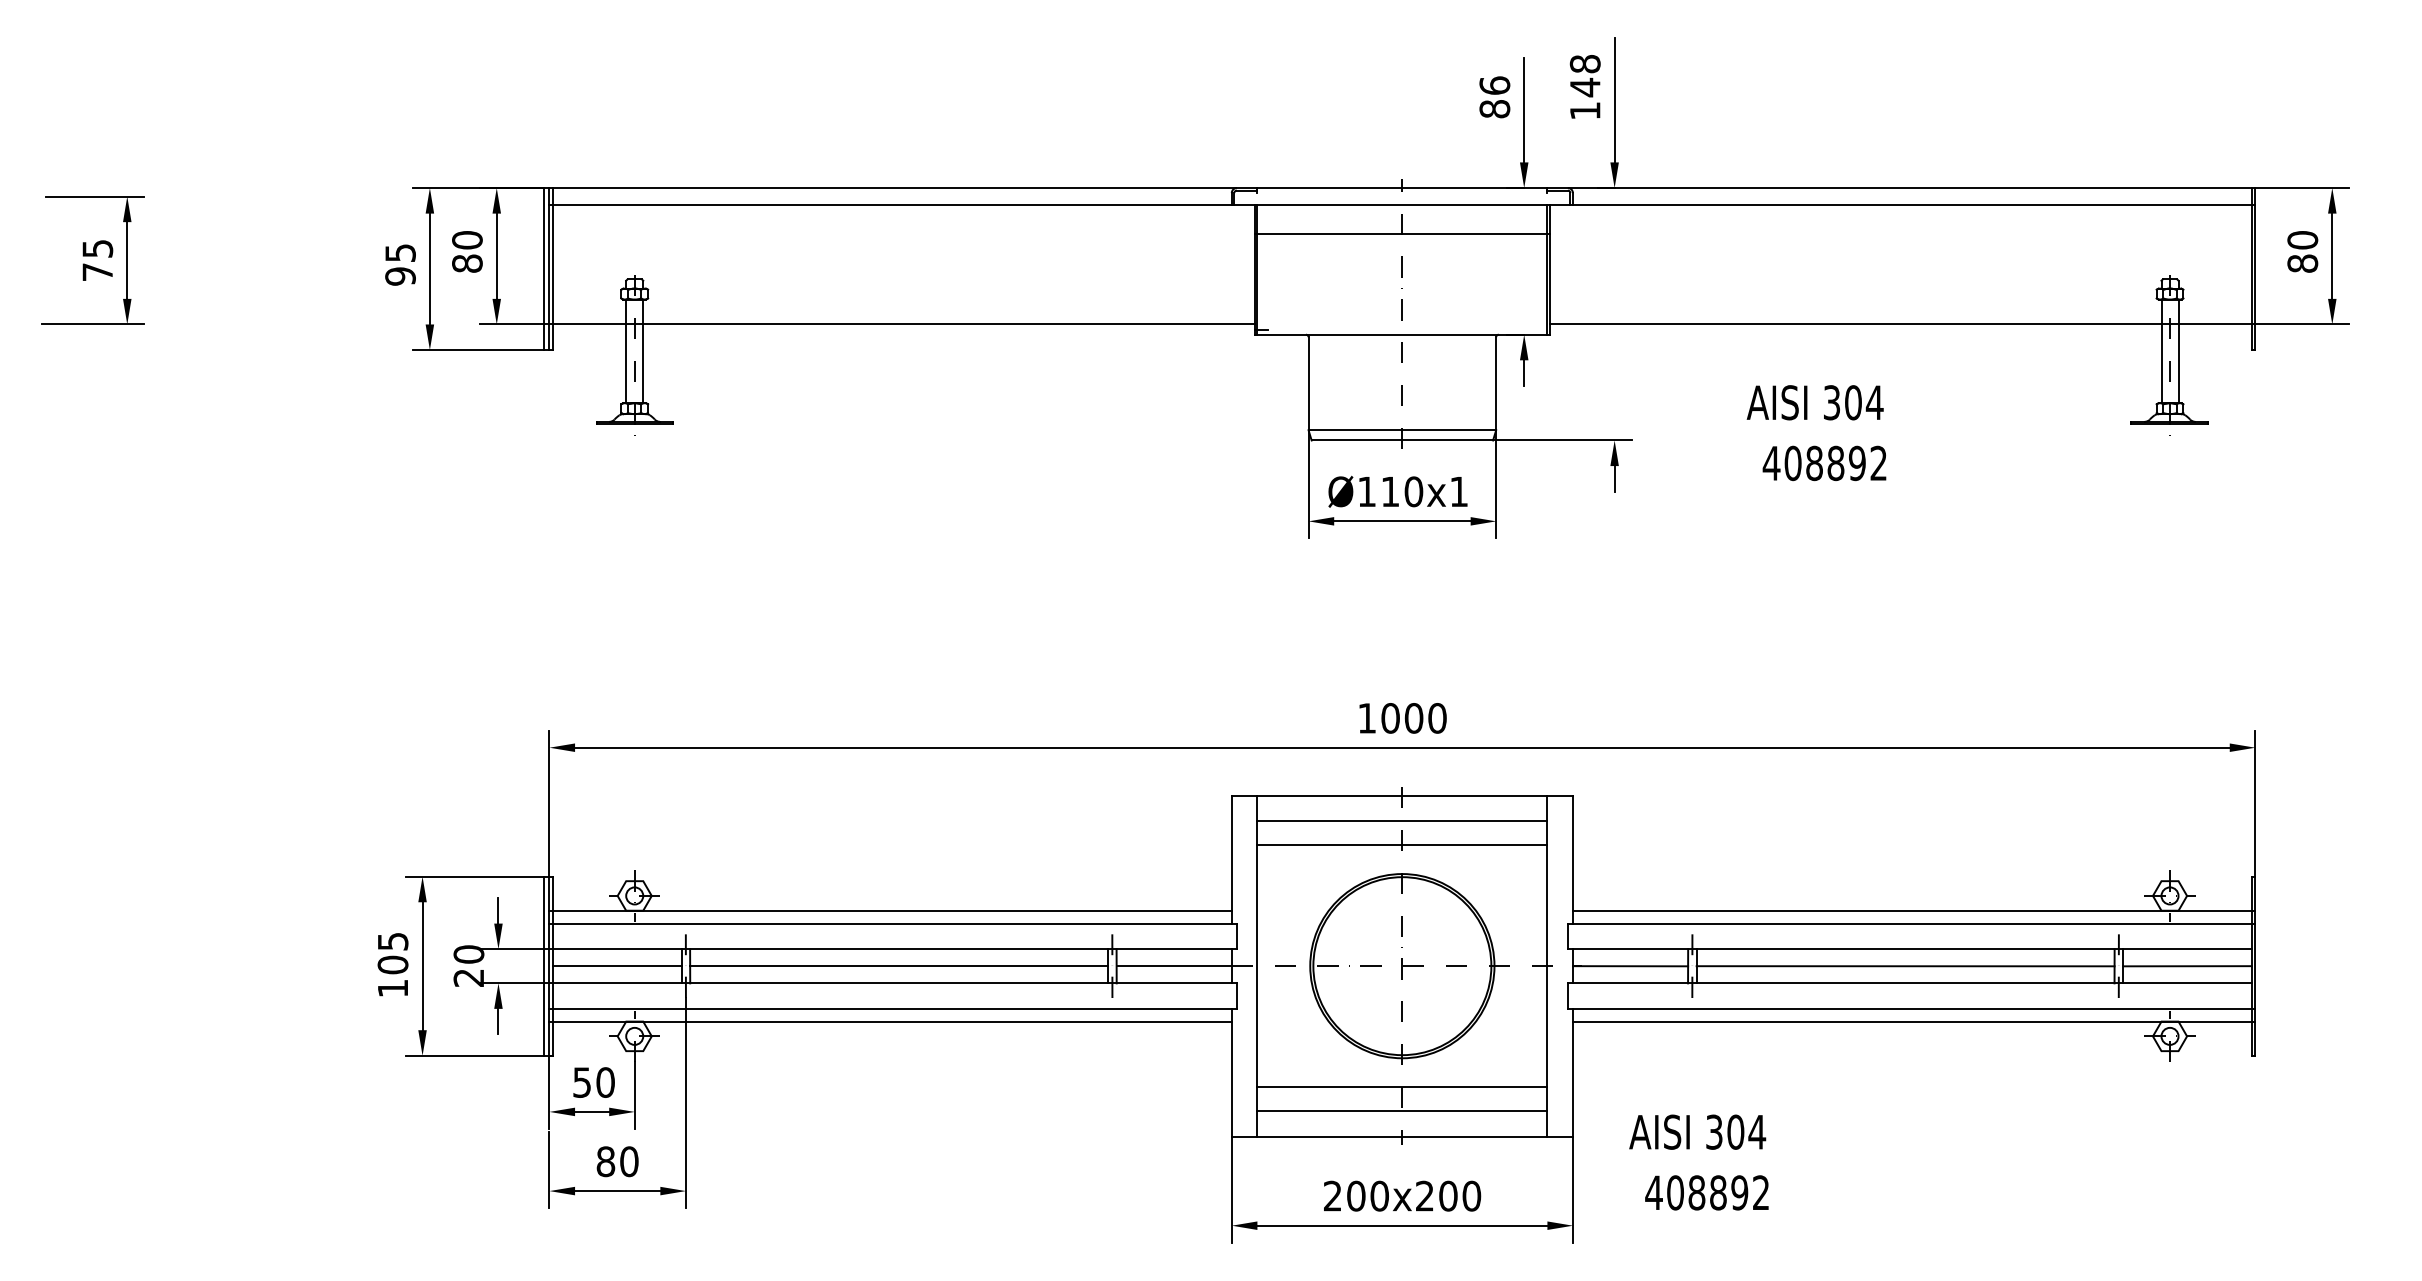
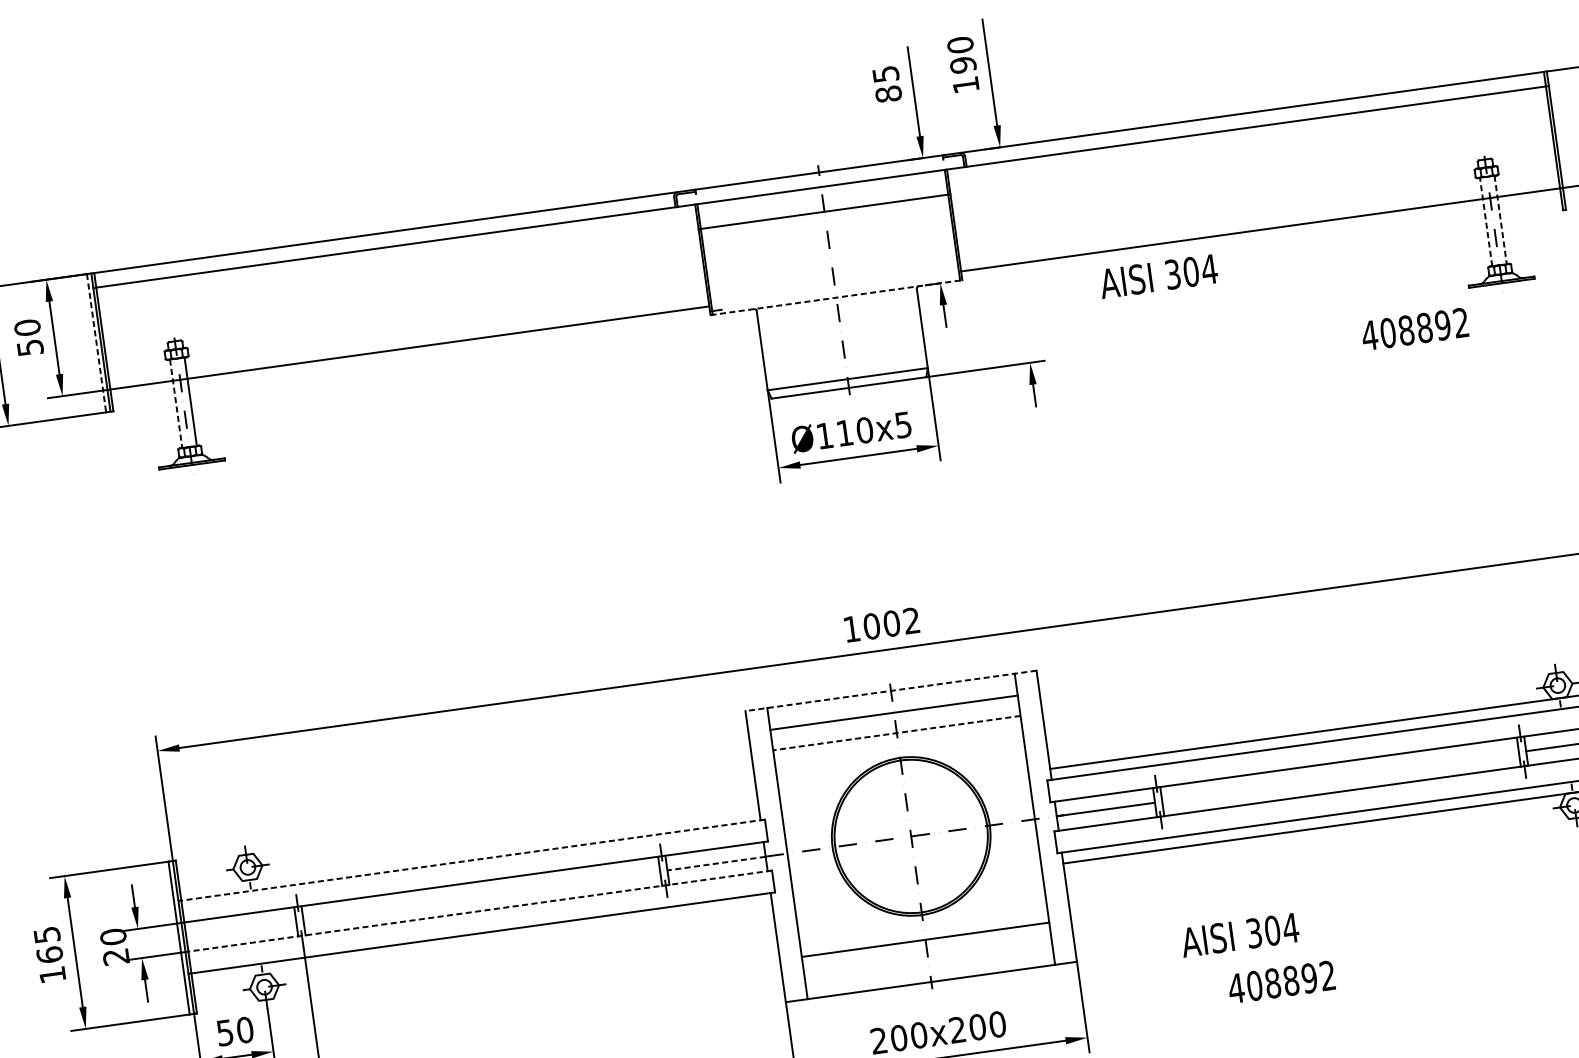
text: (1584, 75) -> (961, 54), 148 -> 190
text: (1494, 85) -> (885, 74), 86 -> 85
text: (467, 263) -> (30, 347), 80 -> 50
line: (544, 269) -> (96, 343), solid -> dashed
line: (1402, 334) -> (836, 297), solid -> dashed
line: (626, 351) -> (176, 403), solid -> dashed
line: (2161, 351) -> (1486, 222), solid -> dashed
line: (2178, 351) -> (1500, 220), solid -> dashed
text: (1814, 402) -> (1157, 276), moved
text: (1824, 463) -> (1414, 329), moved
text: (1458, 492) -> (903, 425), Ø110x1 -> Ø110x5
text: (1437, 718) -> (911, 620), 1000 -> 1002
line: (1402, 795) -> (891, 690), solid -> dashed
line: (1402, 845) -> (897, 733), solid -> dashed
line: (890, 910) -> (467, 849), removed
line: (893, 923) -> (471, 860), solid -> dashed
text: (392, 964) -> (49, 954), 105 -> 165
line: (616, 966) -> (240, 929), removed
line: (899, 966) -> (482, 896), removed
line: (1174, 966) -> (716, 863), solid -> dashed
line: (1905, 966) -> (1340, 777), removed
line: (894, 983) -> (479, 911), solid -> dashed
line: (890, 1021) -> (481, 944), removed
line: (1402, 1111) -> (928, 960), removed
text: (1697, 1131) -> (1239, 934), moved
text: (1706, 1192) -> (1281, 981), moved

